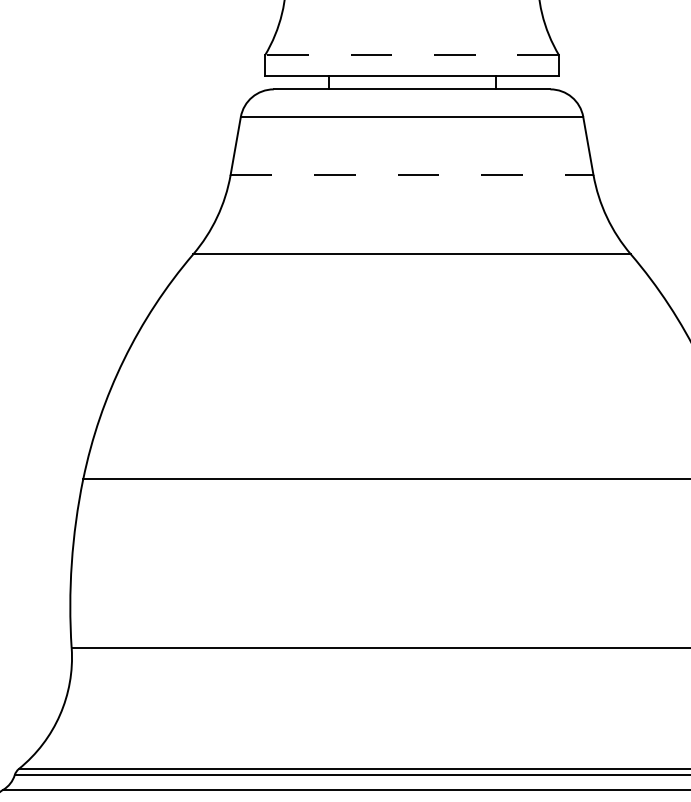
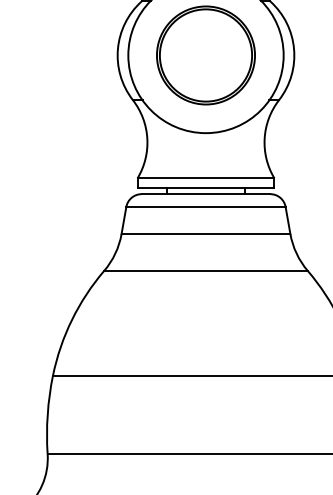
line: (411, 55) -> (205, 178), dashed -> solid
line: (413, 173) -> (206, 233), dashed -> solid

